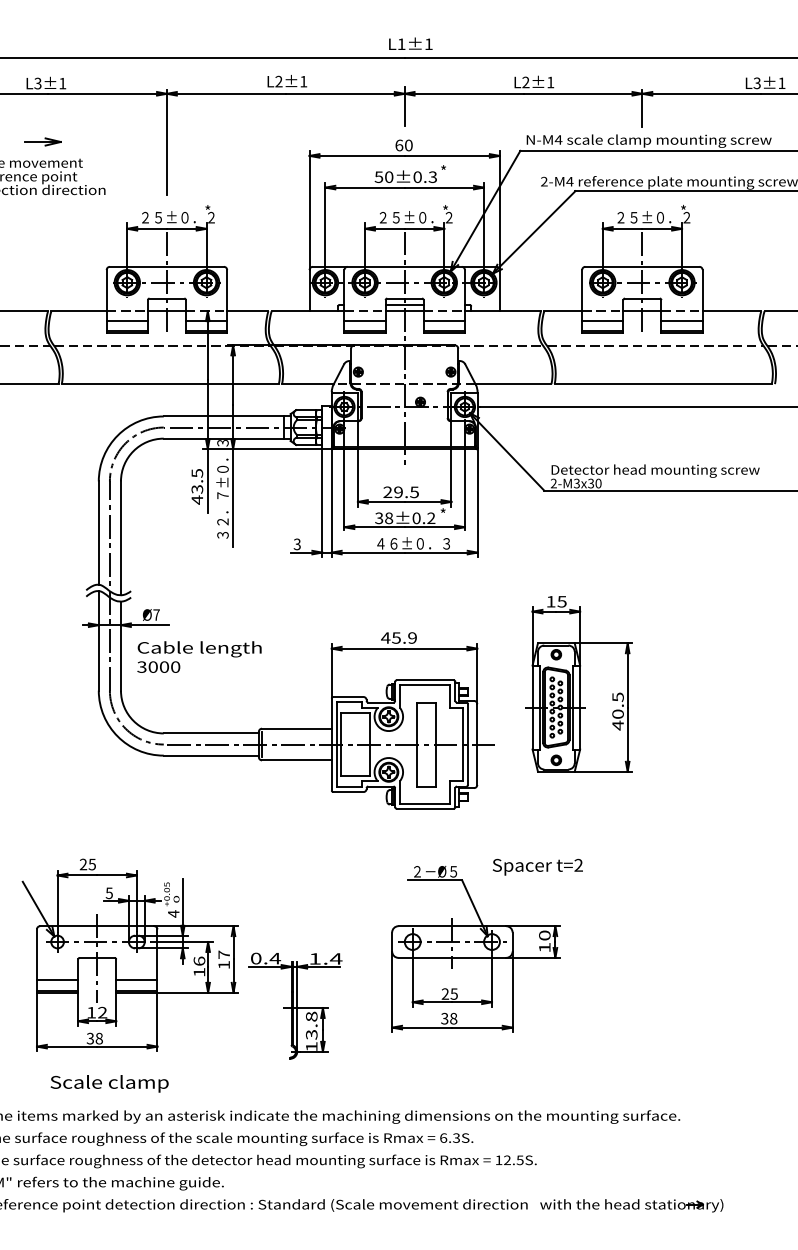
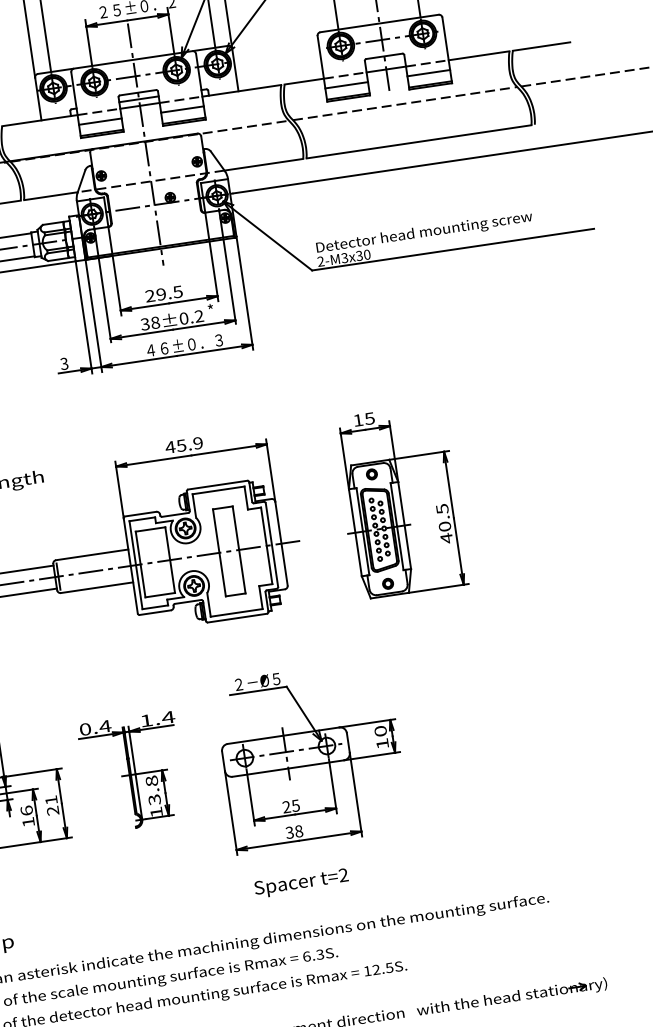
part: (578, 684) -> (399, 501), moved
text: (537, 866) -> (301, 882), moved
text: (223, 959) -> (51, 805), 17 -> 21
part: (295, 1005) -> (133, 771), moved

